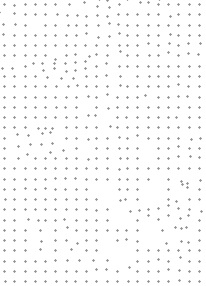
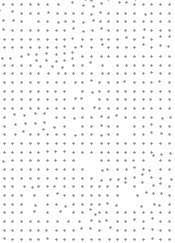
part: (54, 63) -> (46, 54), size x1.67
part: (106, 69) -> (90, 59), size x0.62
part: (45, 130) -> (38, 110), size x1.43
part: (183, 184) -> (155, 156), size x1.67
part: (153, 189) -> (130, 160), added
part: (121, 216) -> (103, 183), added
part: (180, 227) -> (153, 193), size x1.67
part: (115, 250) -> (98, 212), added

